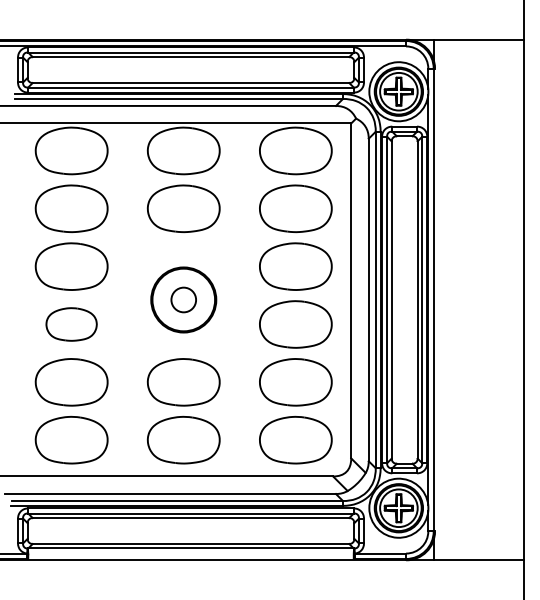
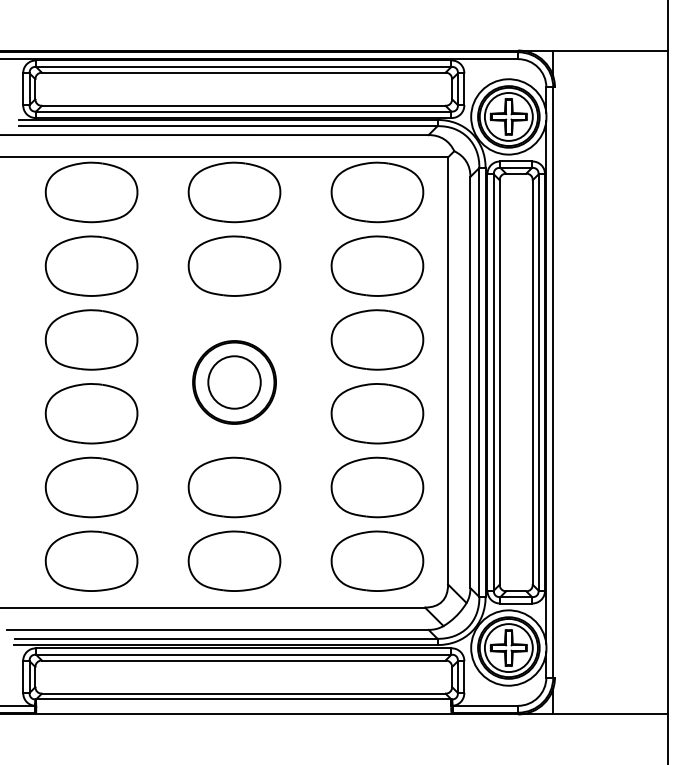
circle: (183, 299) -> (234, 381), size x1.67
part: (71, 324) -> (91, 413), size x1.43

